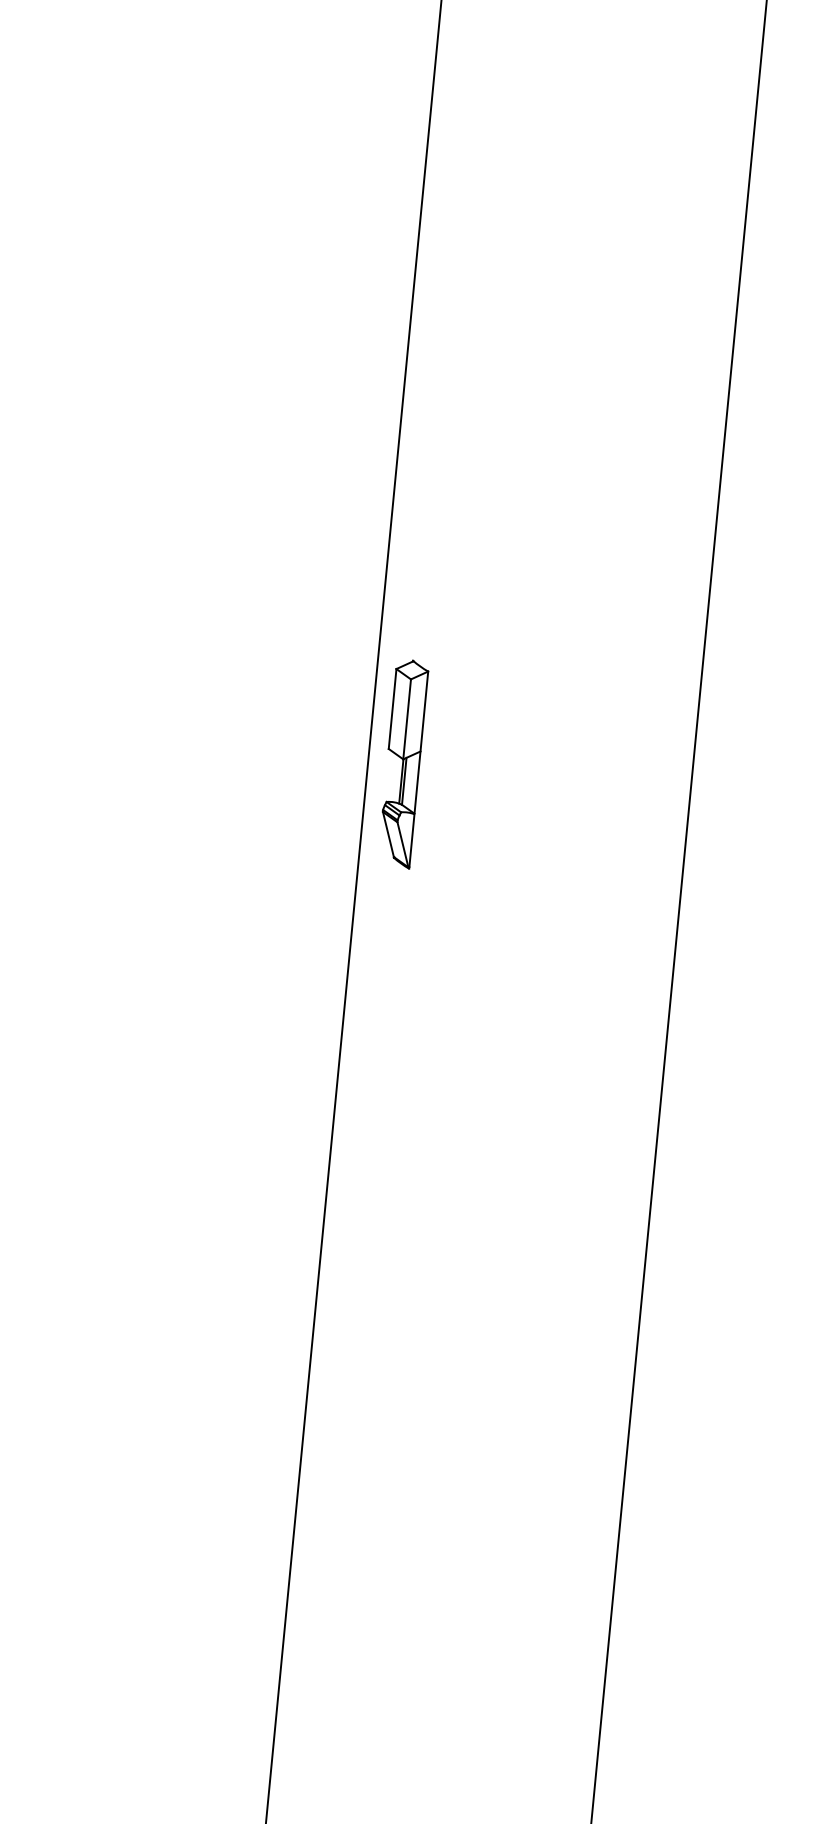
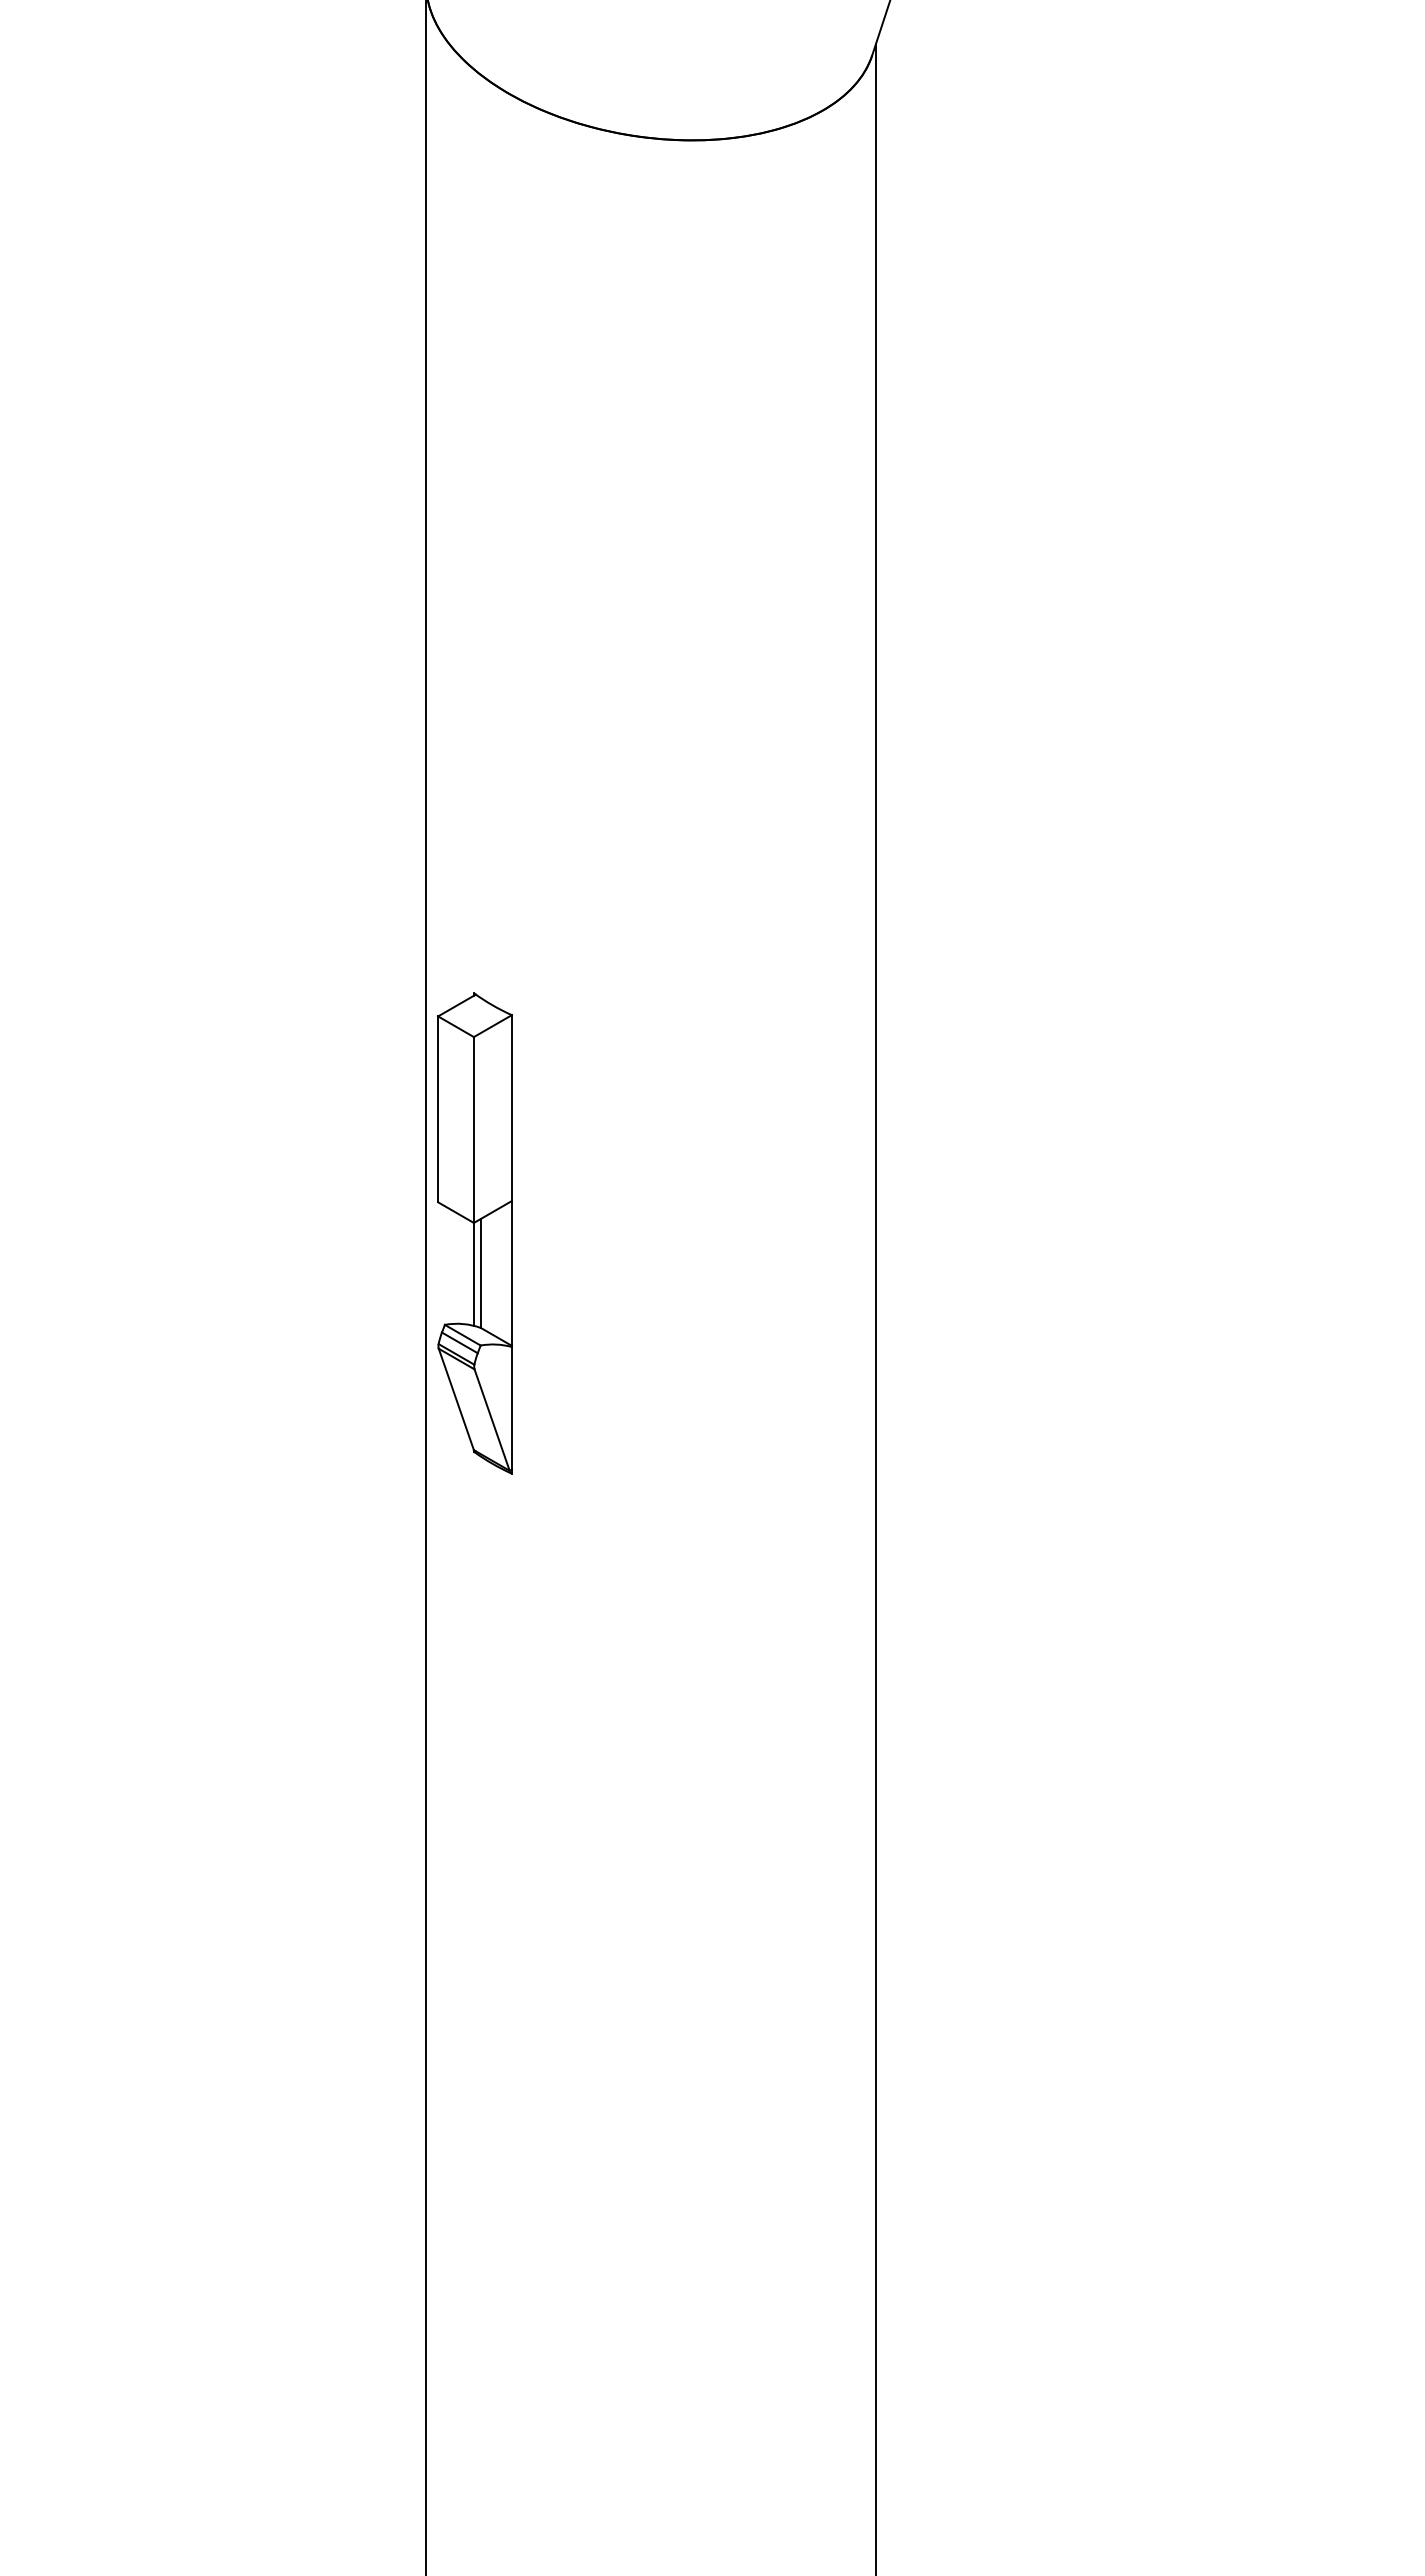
part: (402, 763) -> (474, 1233), size x1.67

